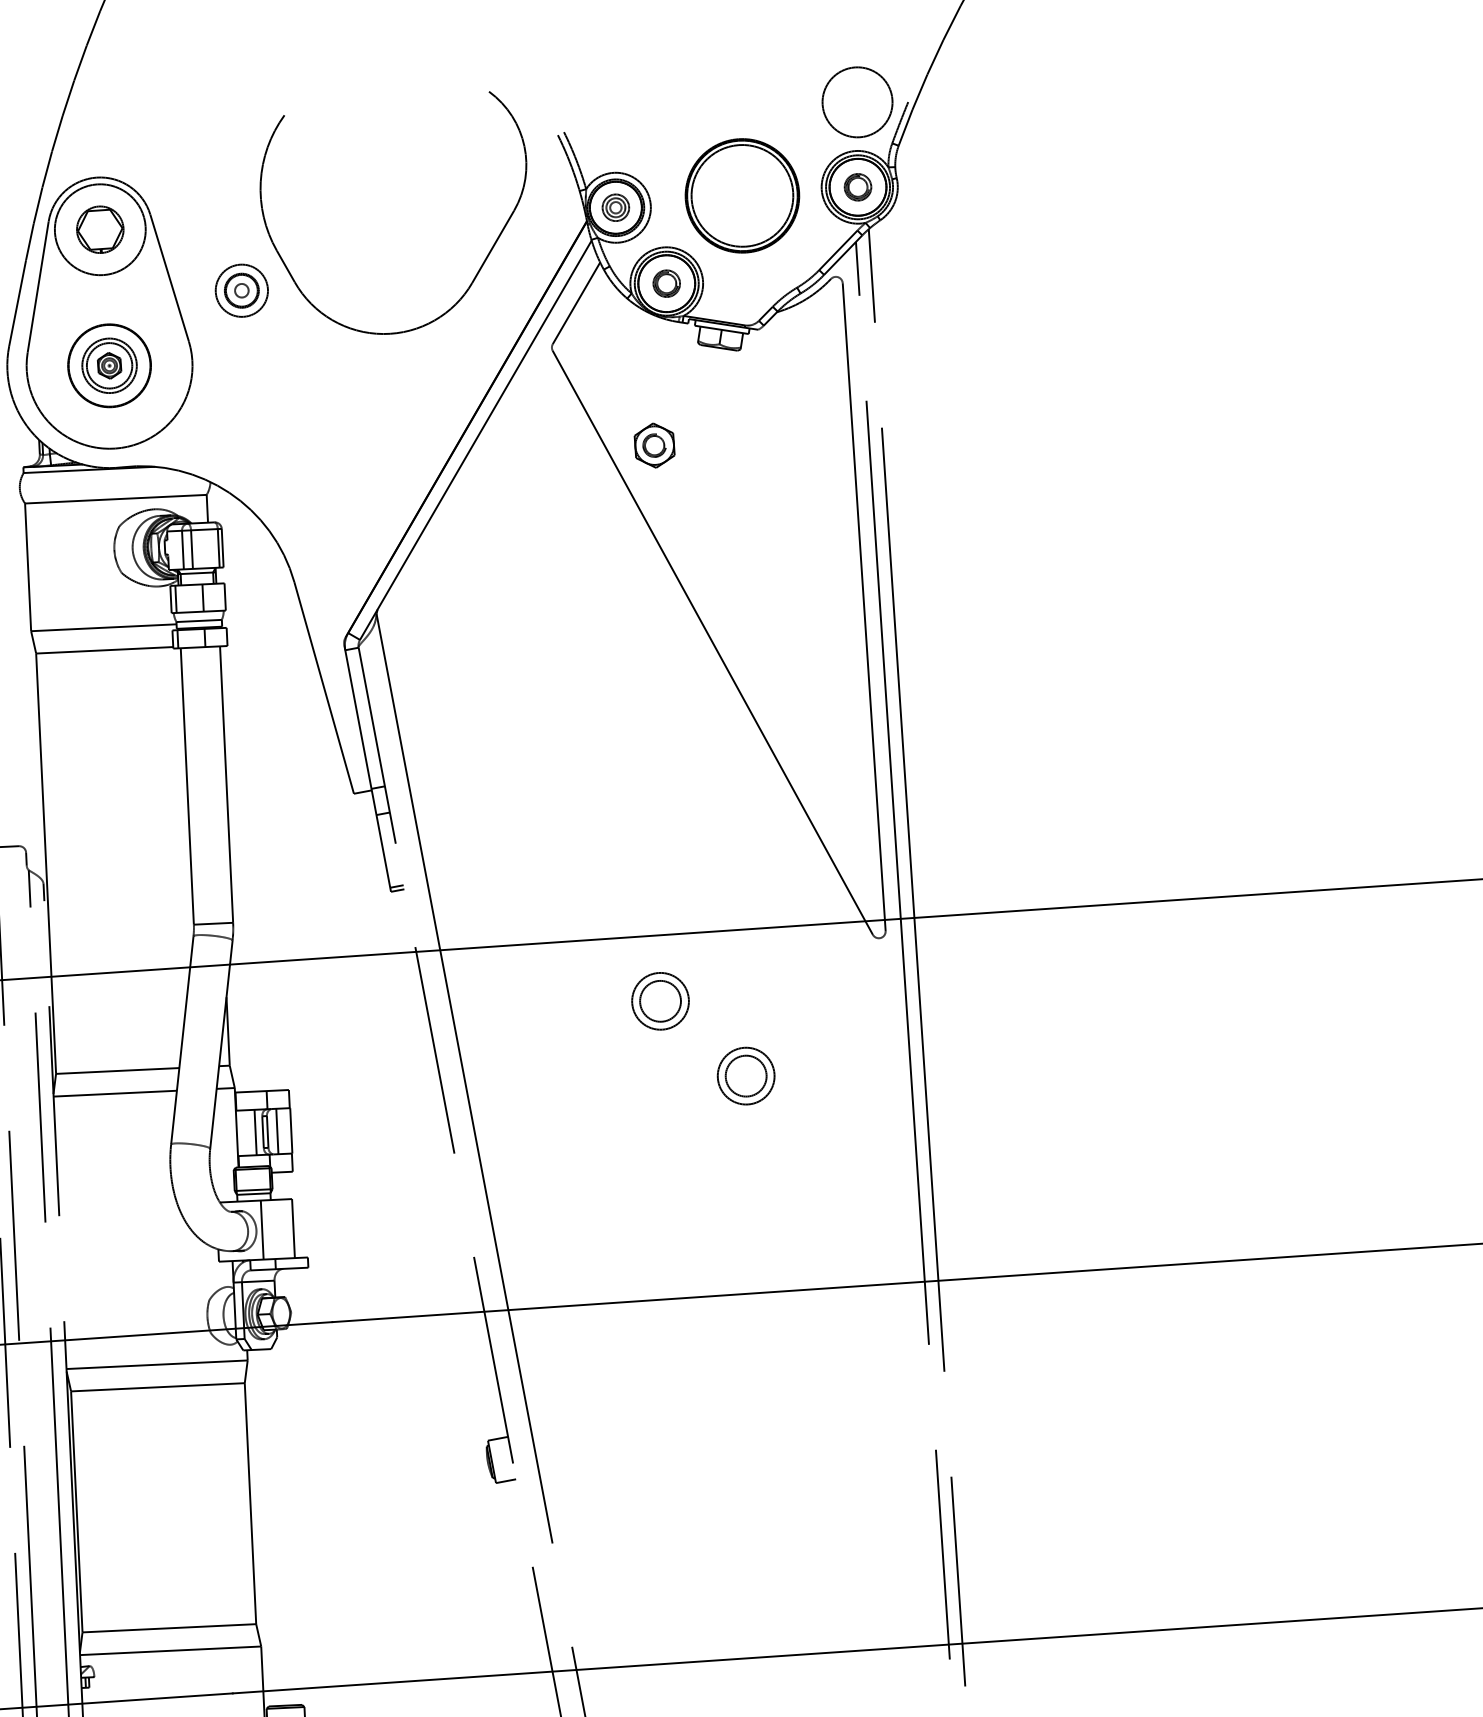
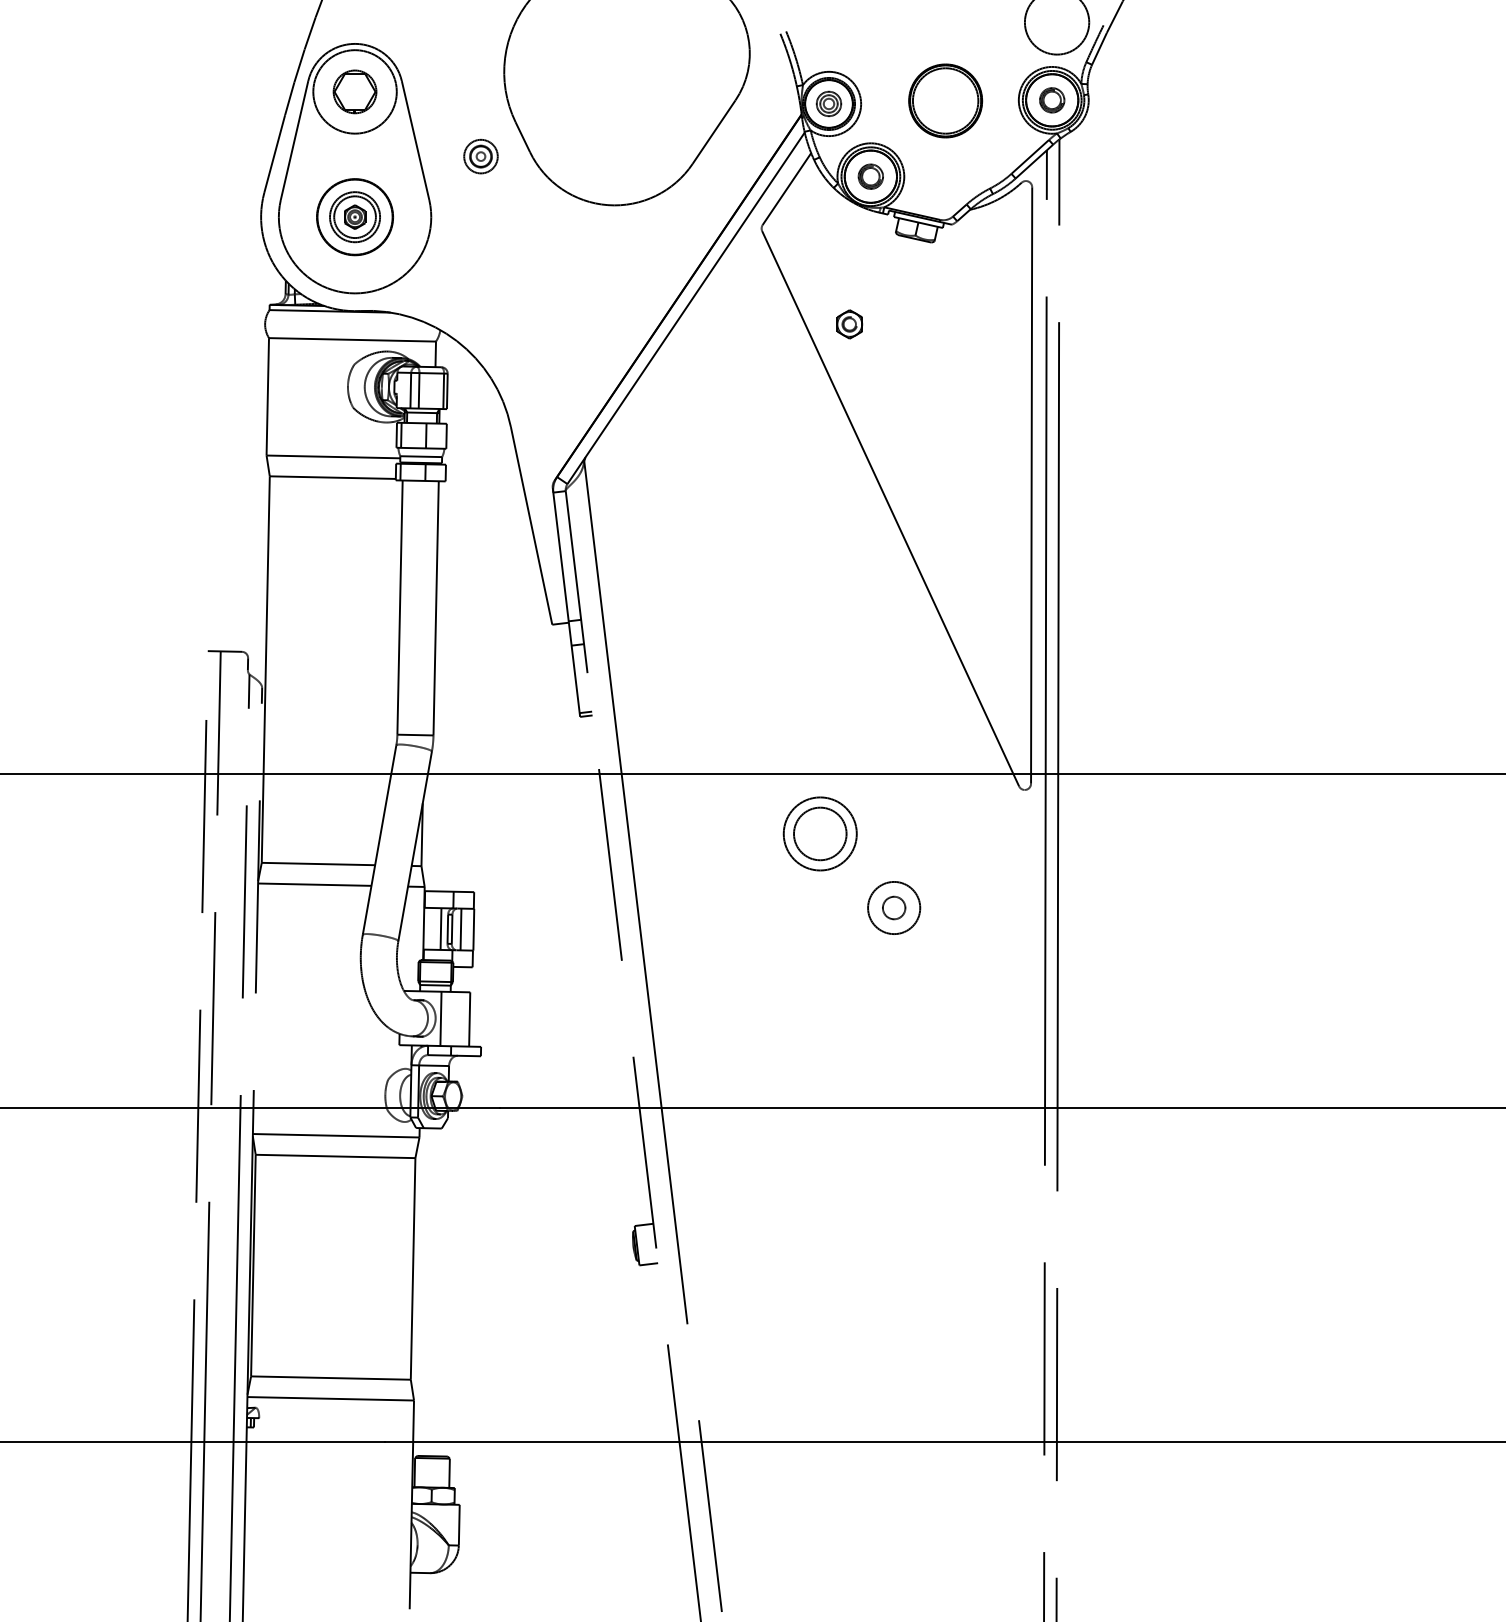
part: (742, 195) -> (945, 100), size x0.7
part: (241, 290) -> (480, 156), size x0.7
part: (654, 445) -> (849, 324), size x0.7
part: (660, 1001) -> (820, 834), size x1.4
circle: (745, 1075) -> (893, 907), size x0.6

